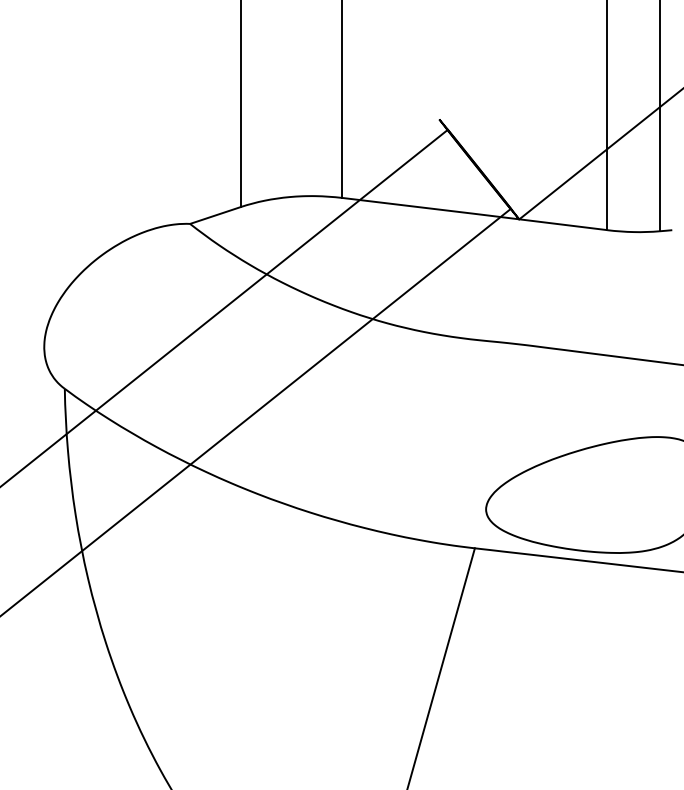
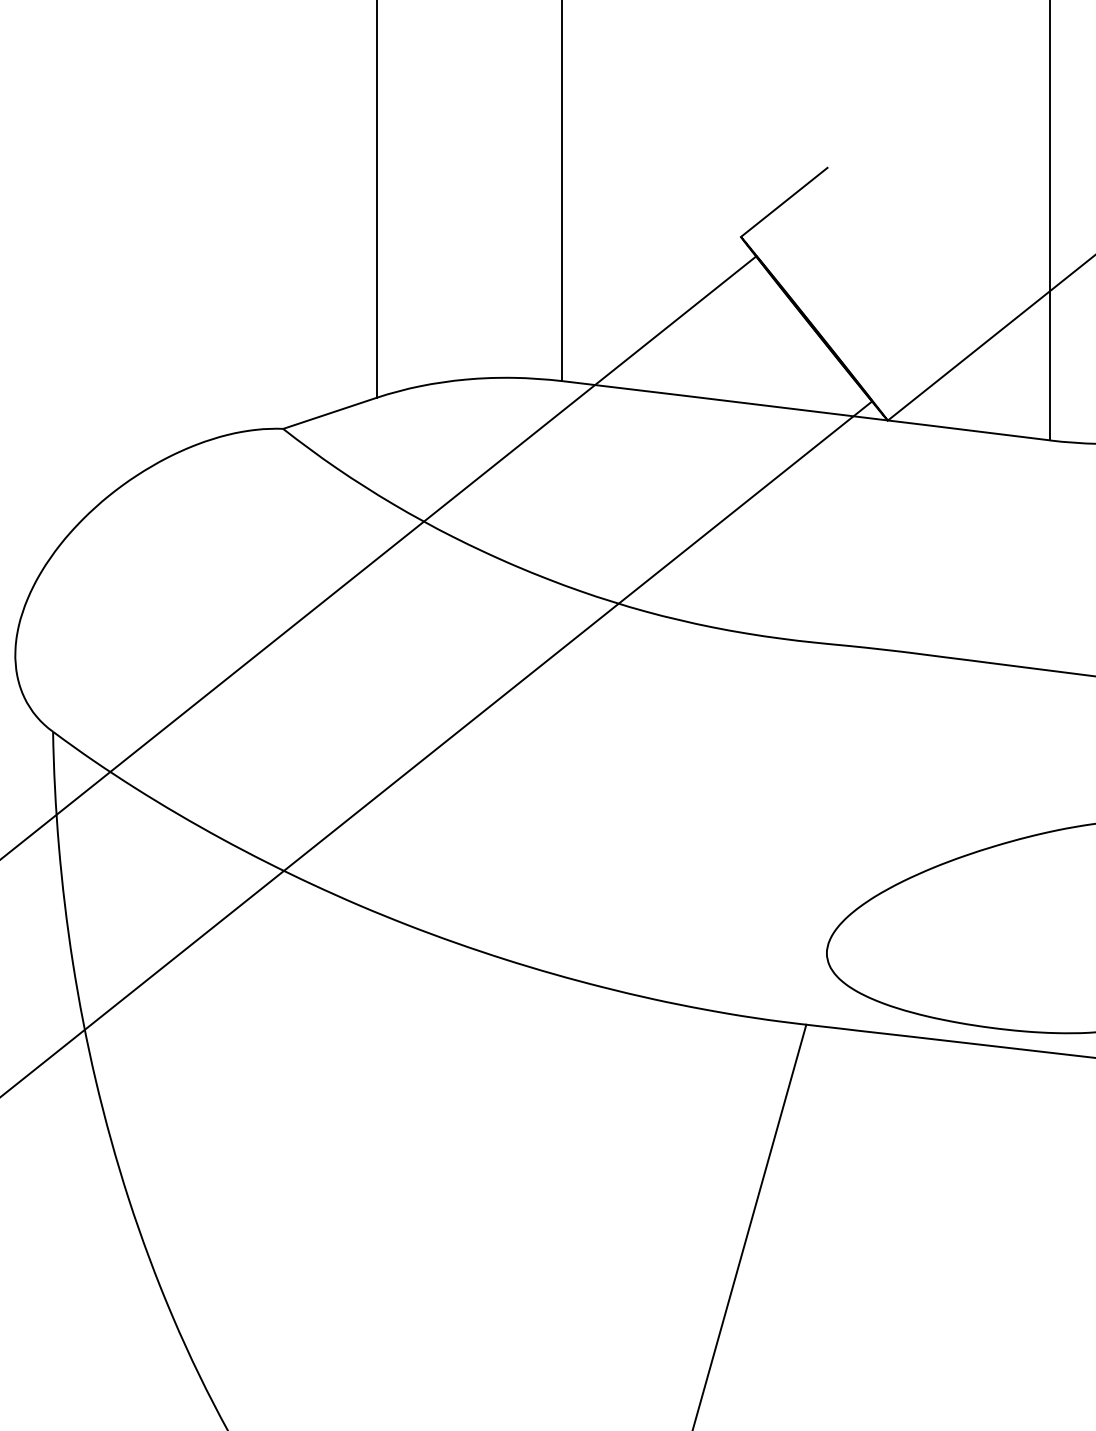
line: (462, 100) -> (783, 202), added

